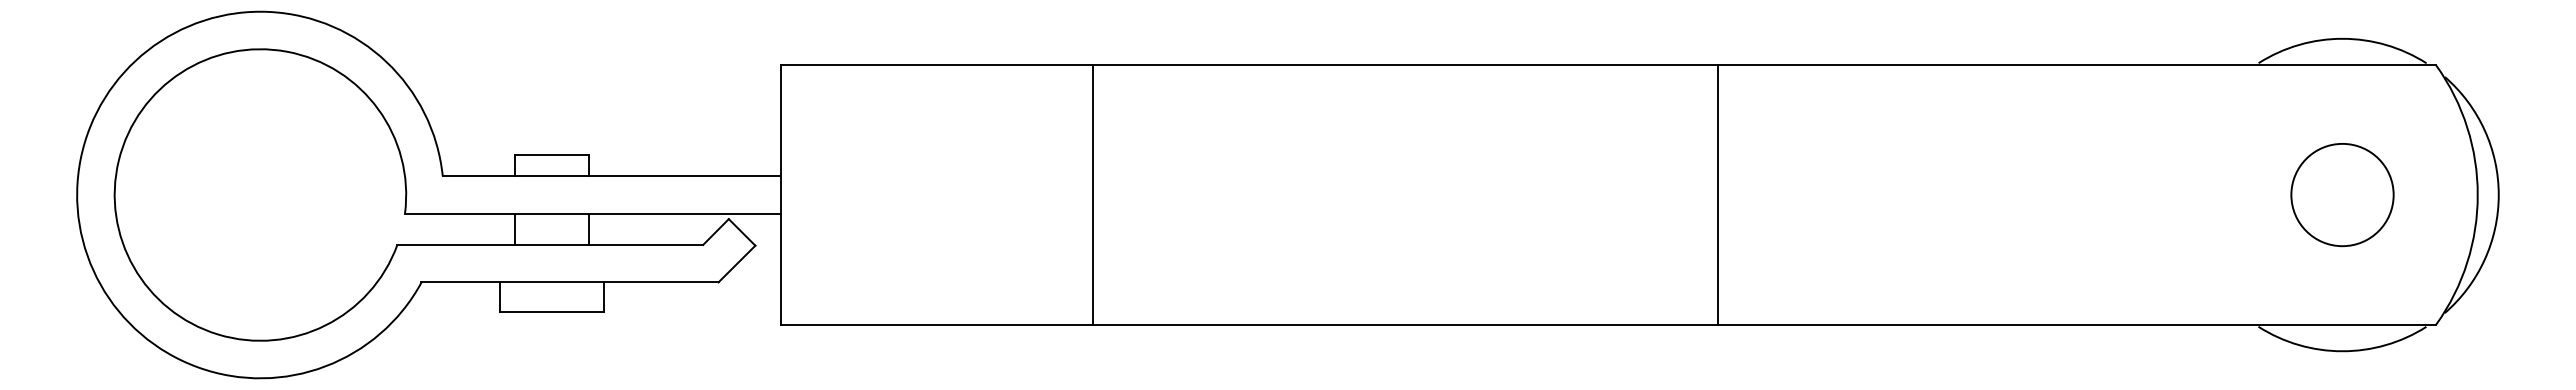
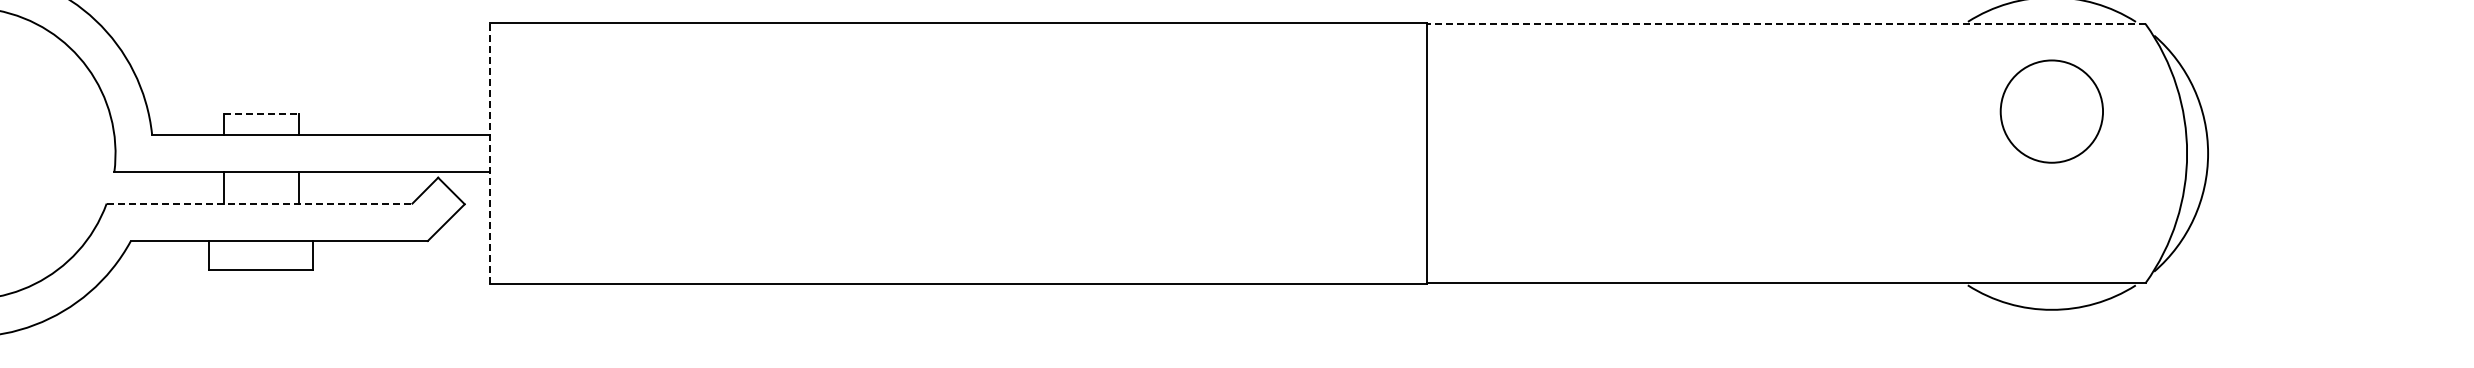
line: (2076, 65) -> (1785, 24), solid -> dashed
line: (552, 155) -> (261, 114), solid -> dashed
line: (780, 194) -> (489, 153), solid -> dashed
line: (1093, 194) -> (802, 153), removed
circle: (2342, 195) -> (2051, 112), moved
line: (550, 245) -> (259, 204), solid -> dashed

